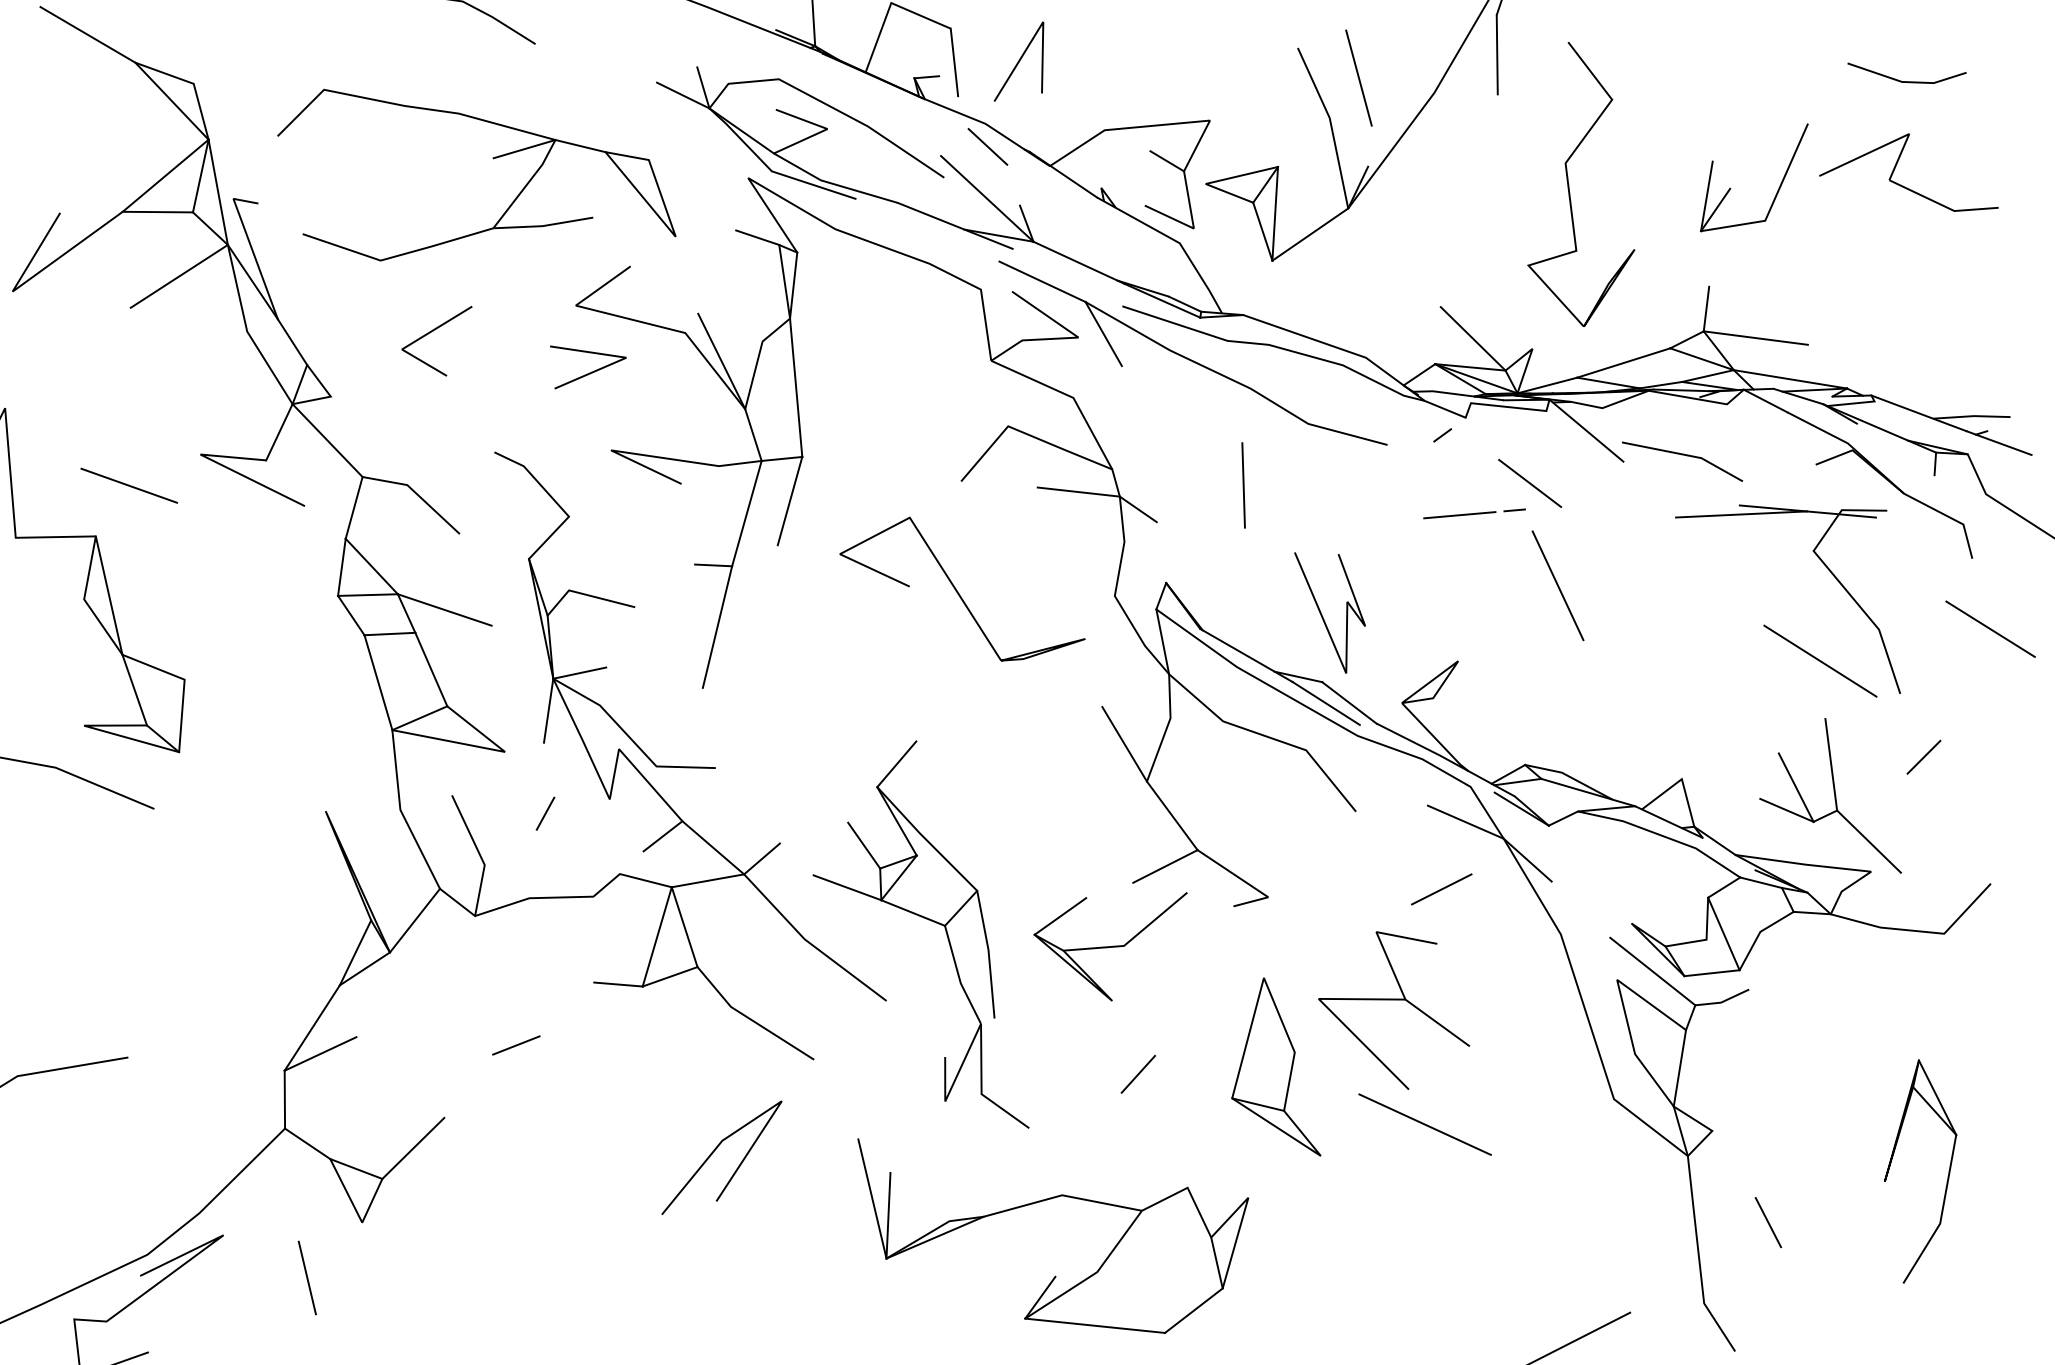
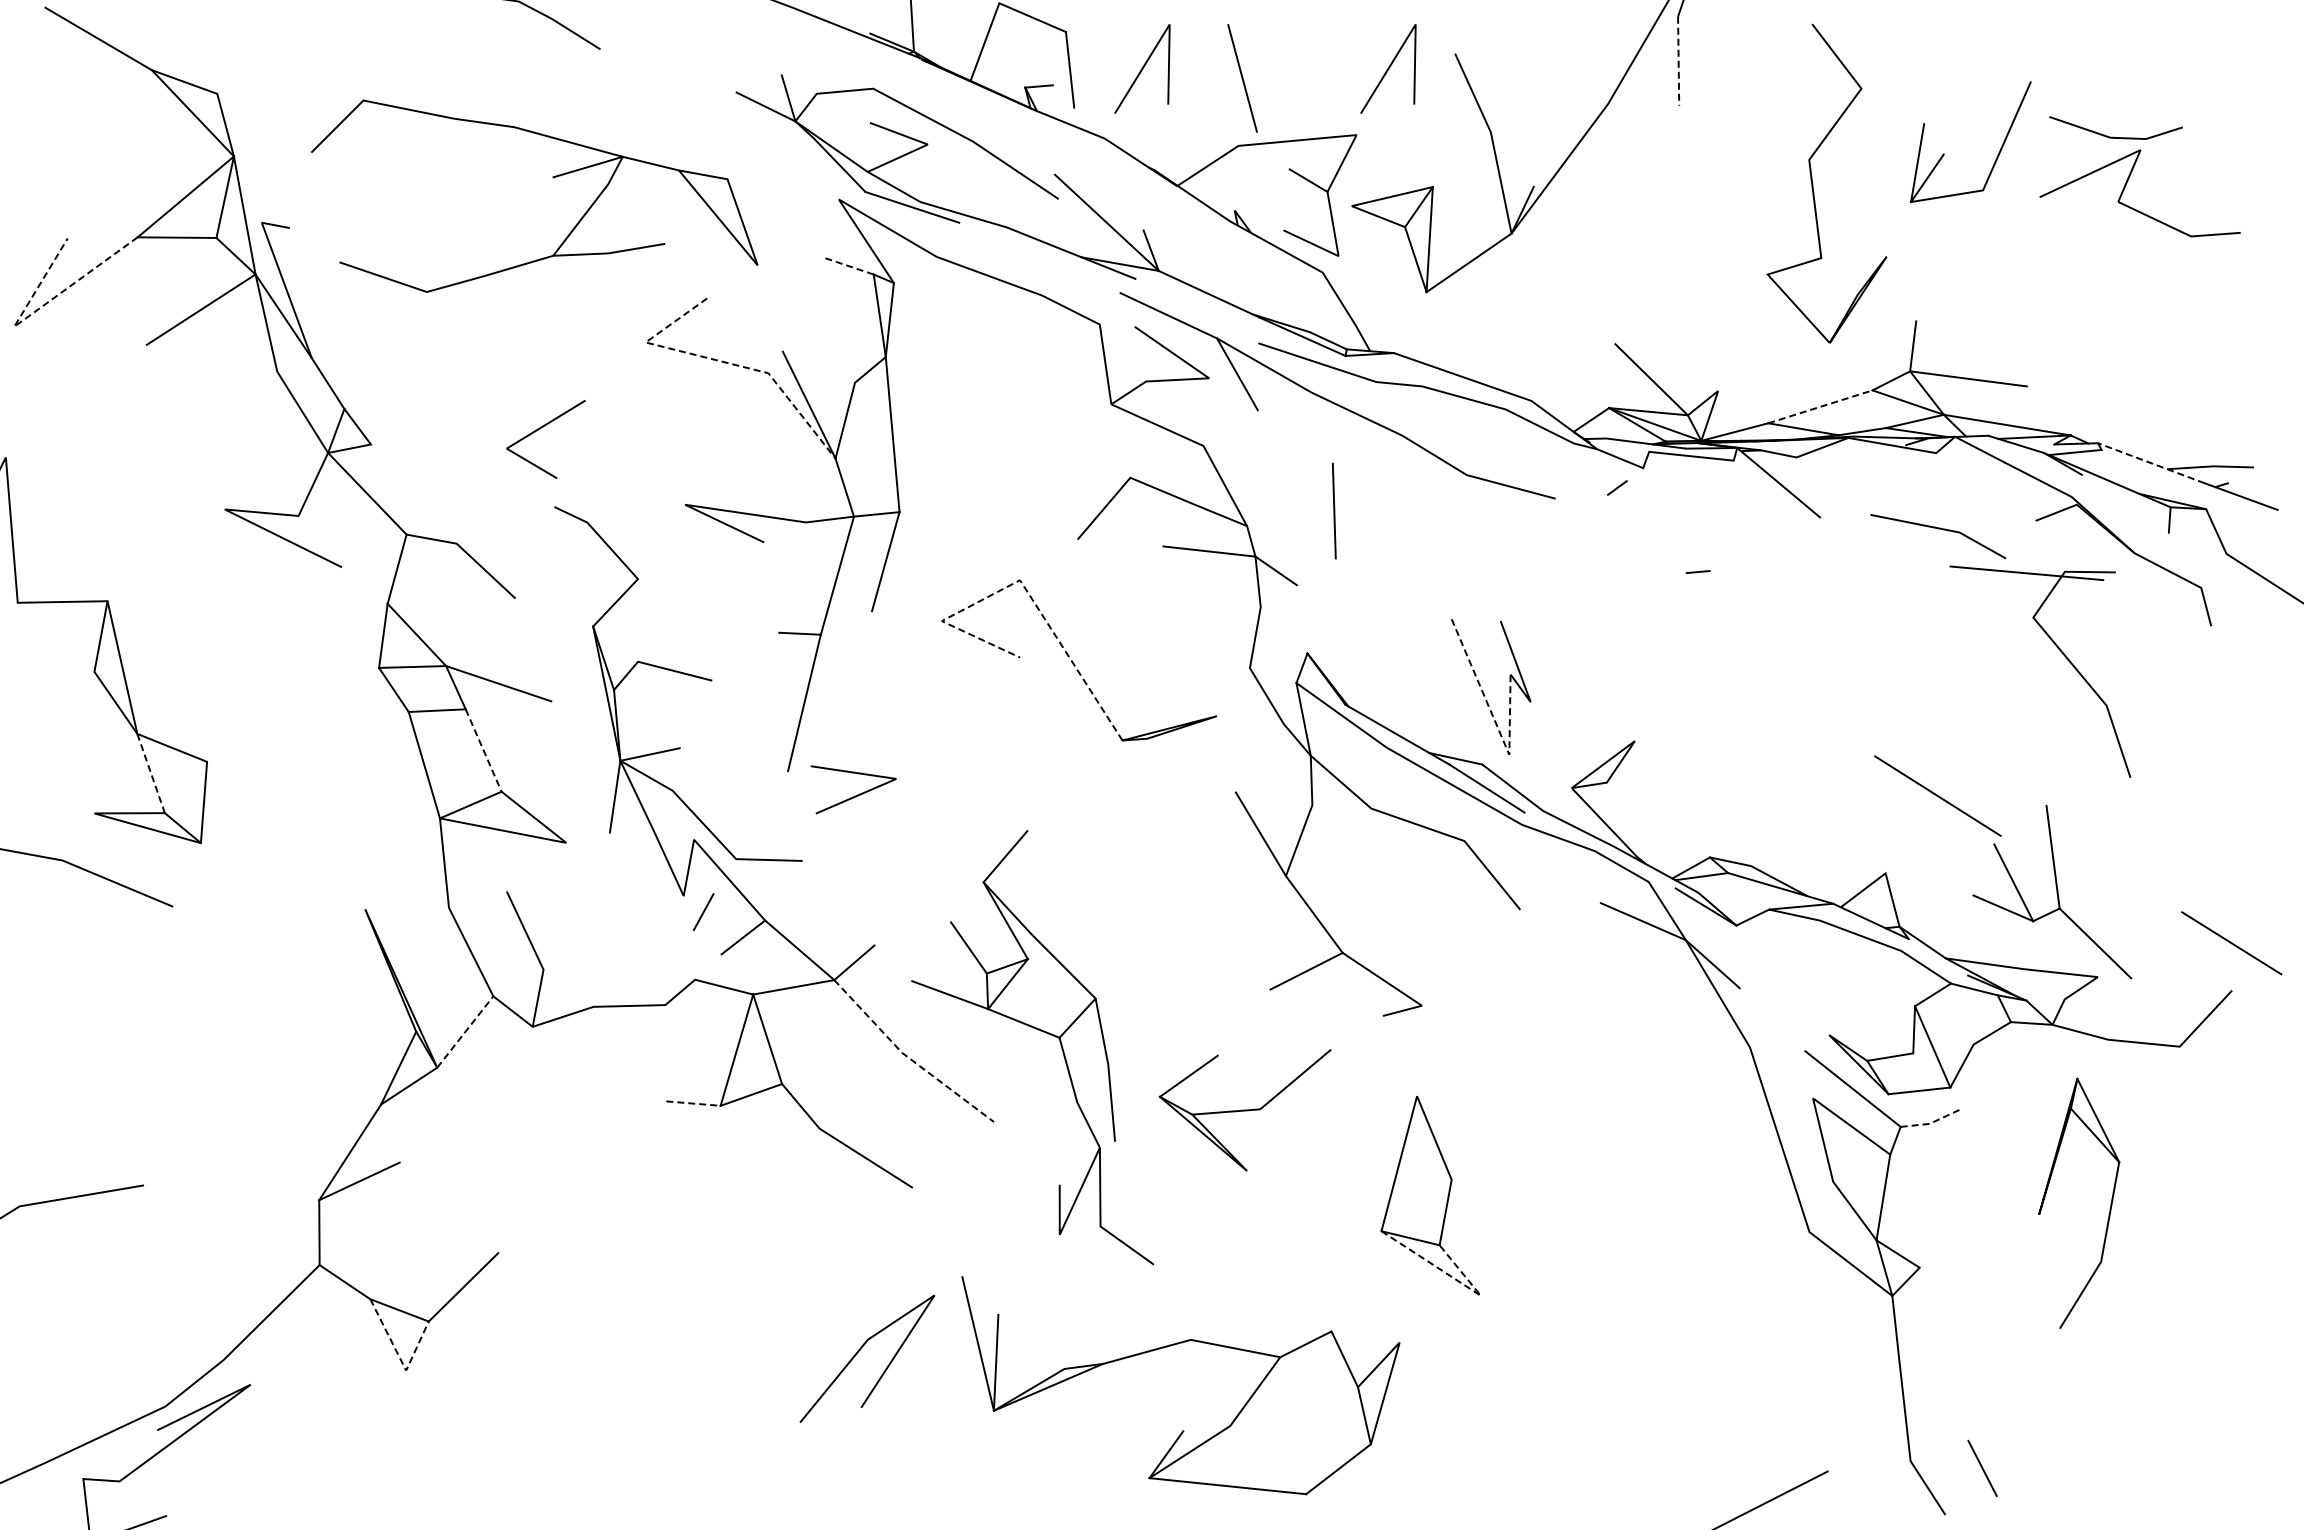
line: (1497, 54) -> (1678, 61), solid -> dashed
line: (1238, 61) -> (1388, 68), added
line: (1358, 78) -> (1242, 78), moved
line: (1903, 80) -> (2112, 136), moved
line: (987, 146) -> (1107, 164), removed
part: (1569, 185) -> (1813, 184), moved
part: (1730, 188) -> (1944, 154), moved
line: (757, 237) -> (849, 266), solid -> dashed
line: (29, 278) -> (33, 312), solid -> dashed
line: (645, 322) -> (723, 361), solid -> dashed
line: (432, 332) -> (540, 429), moved
line: (1623, 362) -> (1820, 406), solid -> dashed
line: (589, 372) -> (855, 795), moved
line: (1919, 413) -> (2151, 463), solid -> dashed
line: (1682, 455) -> (1938, 529), moved
line: (1530, 483) -> (1715, 541), removed
line: (1243, 484) -> (1334, 510), moved
line: (128, 485) -> (144, 544), removed
line: (1459, 514) -> (1636, 576), removed
line: (1741, 514) -> (1952, 576), removed
line: (912, 522) -> (1023, 585), solid -> dashed
line: (1557, 585) -> (1746, 656), removed
line: (1990, 629) -> (2231, 943), moved
line: (1334, 646) -> (1496, 724), solid -> dashed
line: (1820, 660) -> (1937, 795), moved
line: (431, 669) -> (483, 750), solid -> dashed
line: (135, 690) -> (151, 773), solid -> dashed
line: (1923, 756) -> (2156, 848), removed
line: (545, 813) -> (703, 911), moved
line: (1441, 888) -> (1616, 996), removed
line: (415, 920) -> (465, 1031), solid -> dashed
line: (809, 943) -> (907, 1057), solid -> dashed
part: (1110, 946) -> (1244, 1110), moved
line: (618, 984) -> (693, 1103), solid -> dashed
part: (1394, 1000) -> (1563, 1121), removed
line: (1722, 1002) -> (1931, 1123), solid -> dashed
line: (515, 1045) -> (578, 1171), removed
line: (1137, 1073) -> (1275, 1203), removed
line: (1424, 1124) -> (1597, 1260), removed
line: (1301, 1143) -> (1459, 1281), solid -> dashed
line: (715, 1150) -> (860, 1350), moved
part: (1947, 1176) -> (2109, 1208), moved
line: (357, 1212) -> (400, 1359), solid -> dashed
line: (1768, 1221) -> (1982, 1467), moved
line: (307, 1277) -> (344, 1432), removed

